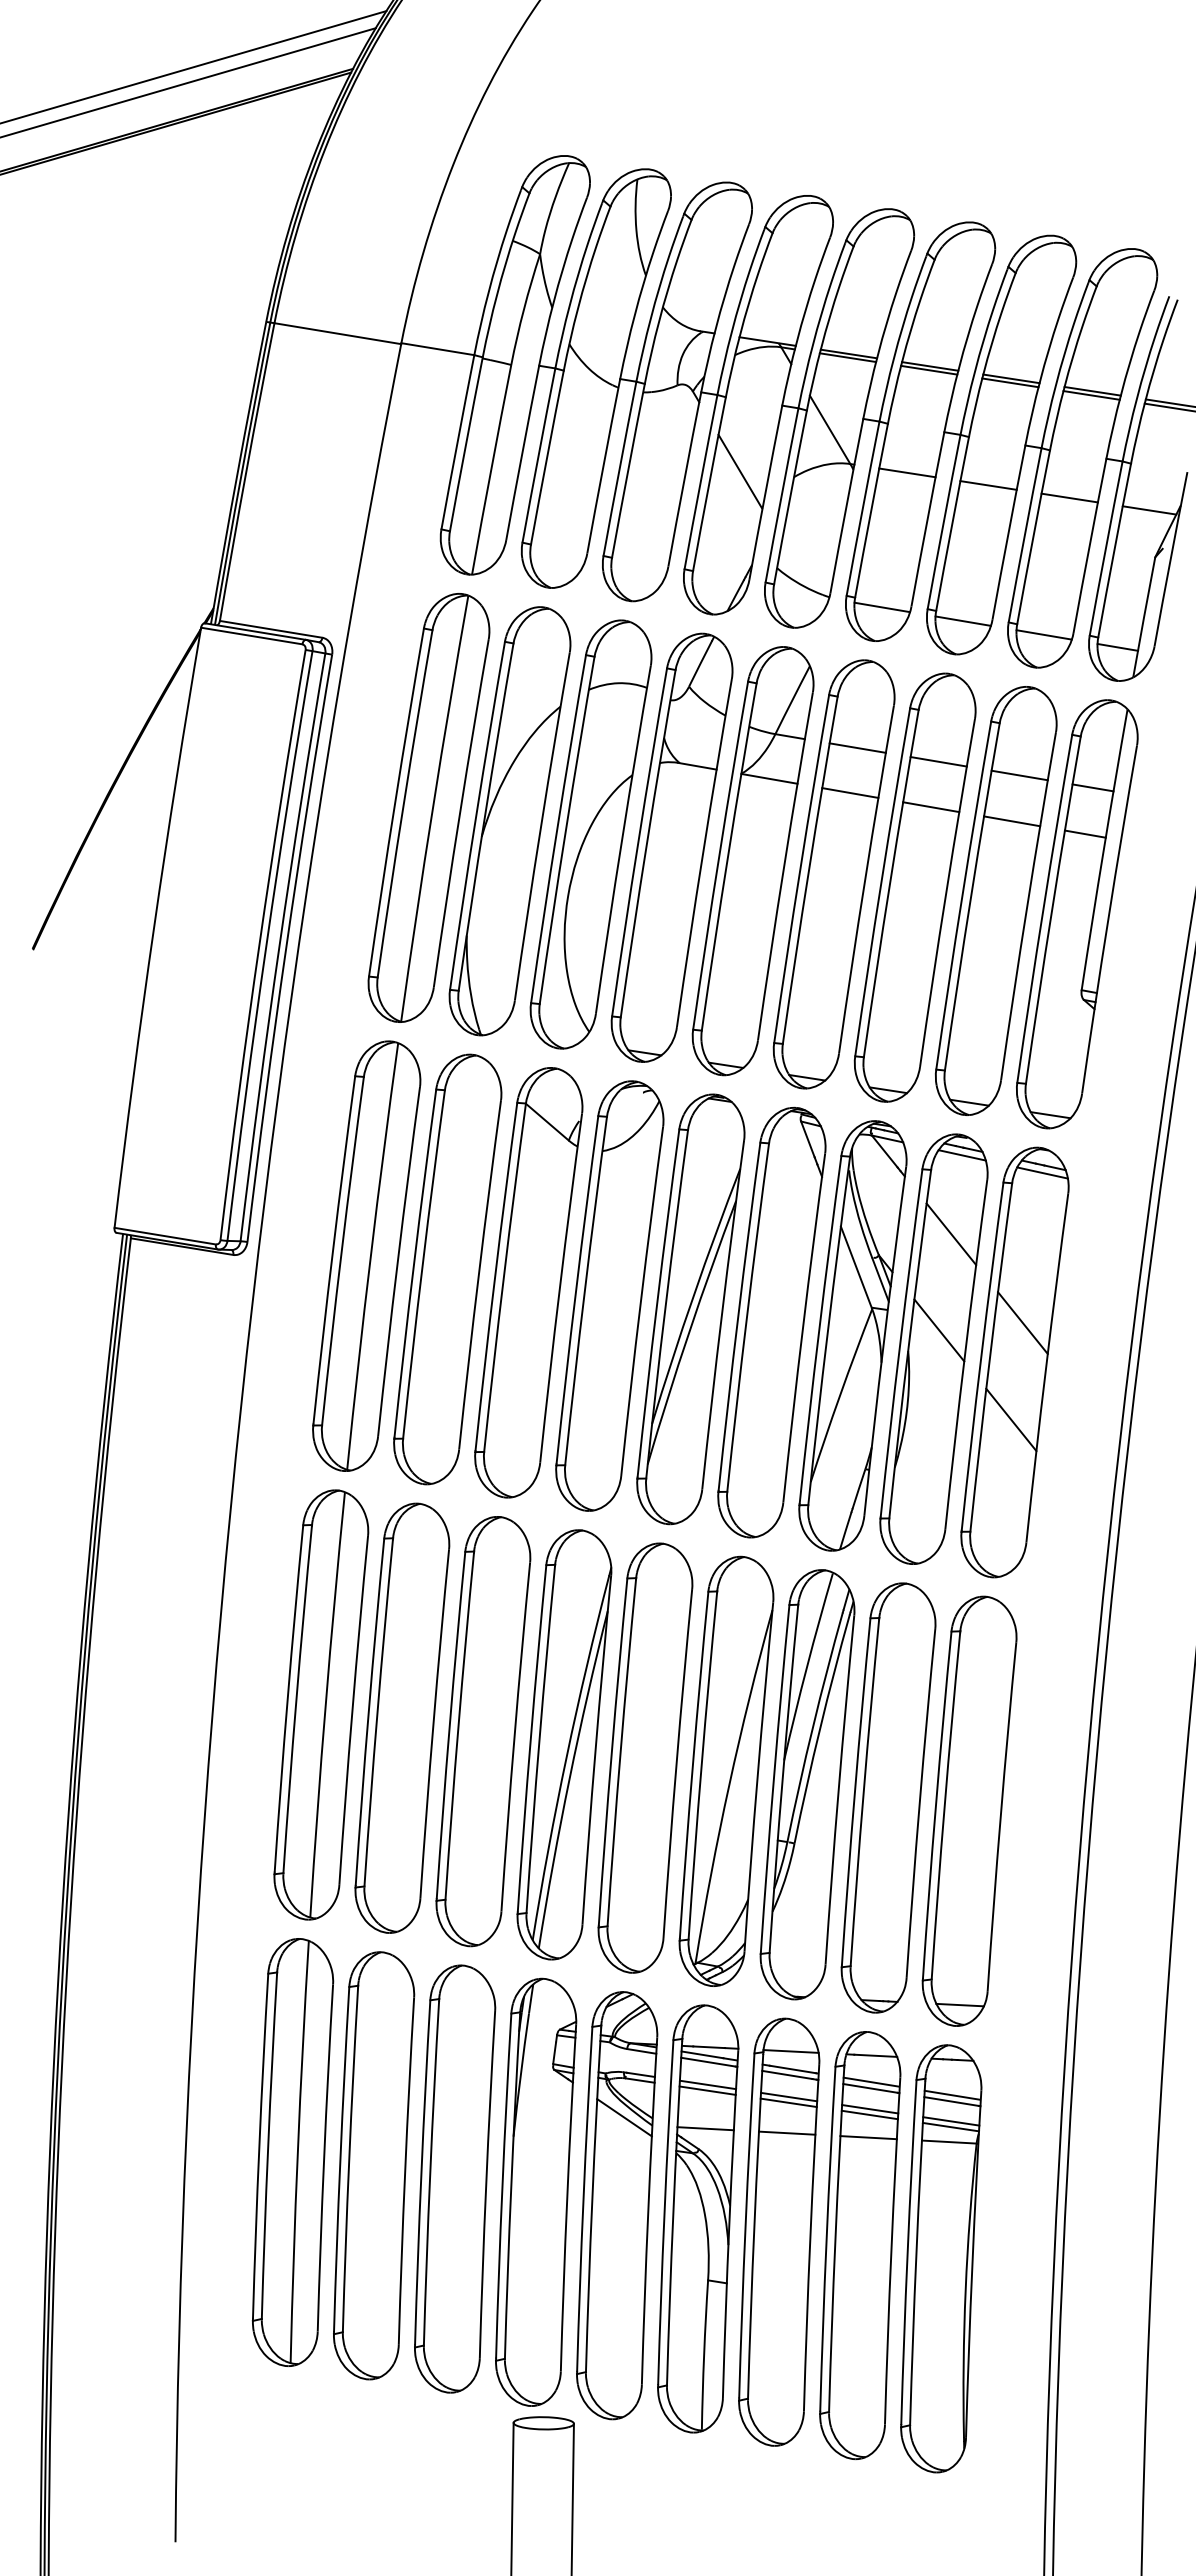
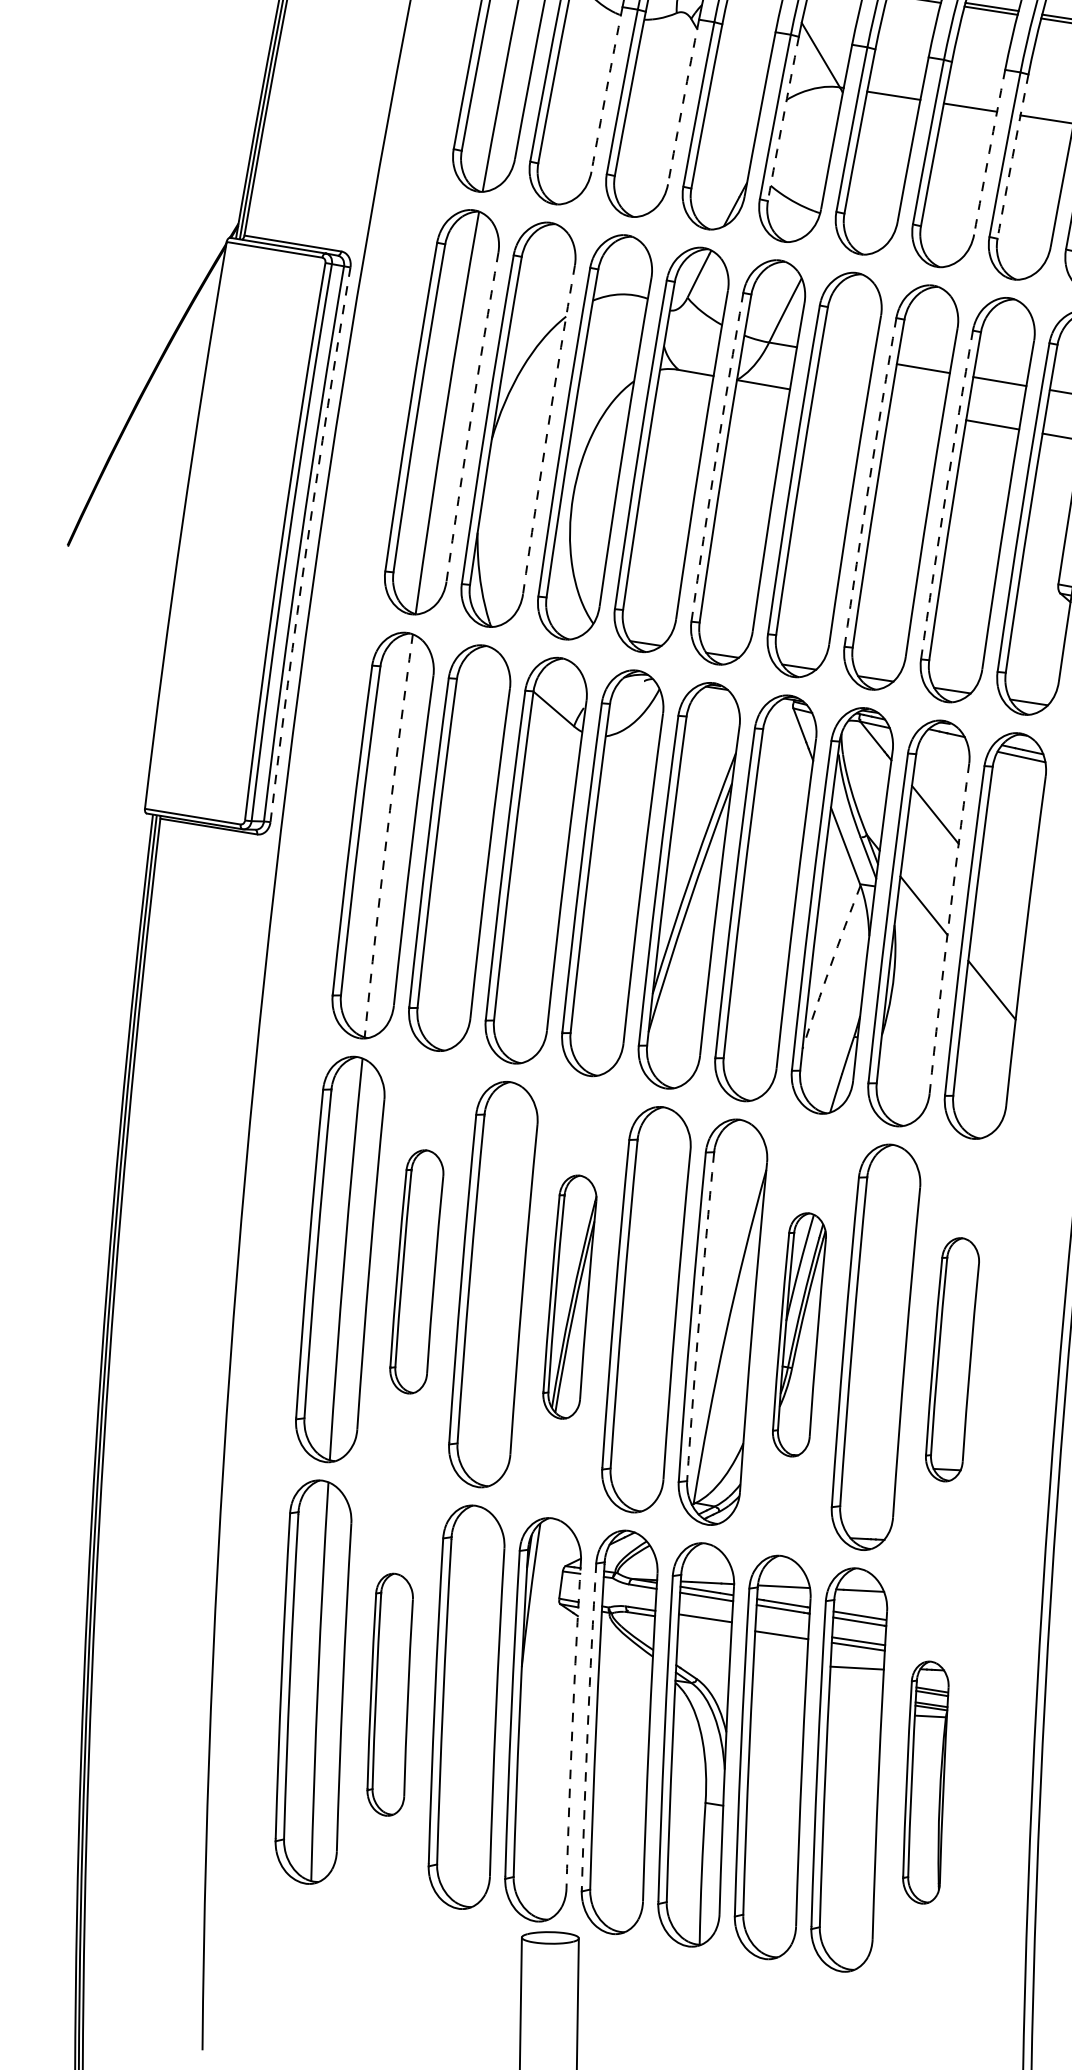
arc: (603, 466) -> (606, 89), solid -> dashed
line: (740, 471) -> (736, 94), removed
arc: (684, 479) -> (683, 102), solid -> dashed
arc: (790, 497) -> (783, 119), solid -> dashed
arc: (1008, 532) -> (989, 152), solid -> dashed
arc: (1033, 537) -> (1012, 156), solid -> dashed
line: (882, 607) -> (870, 222), removed
line: (962, 620) -> (945, 235), removed
line: (1043, 634) -> (1022, 248), removed
line: (857, 747) -> (846, 355), removed
line: (850, 792) -> (840, 397), removed
line: (931, 807) -> (916, 411), removed
arc: (460, 813) -> (471, 417), solid -> dashed
arc: (541, 826) -> (548, 429), solid -> dashed
arc: (719, 855) -> (716, 457), solid -> dashed
arc: (881, 882) -> (869, 482), solid -> dashed
arc: (962, 895) -> (945, 494), solid -> dashed
arc: (286, 947) -> (307, 544), solid -> dashed
line: (961, 1155) -> (944, 740), removed
arc: (370, 1256) -> (386, 835), solid -> dashed
line: (1022, 1322) -> (1002, 898), removed
arc: (965, 1354) -> (948, 928), solid -> dashed
arc: (840, 1395) -> (830, 967), solid -> dashed
part: (402, 1717) -> (416, 1271), size x0.6
part: (564, 1744) -> (569, 1296), size x0.6
arc: (701, 1765) -> (699, 1316), solid -> dashed
part: (807, 1784) -> (799, 1334), size x0.6
part: (969, 1810) -> (952, 1359), size x0.6
line: (707, 2090) -> (704, 1623), removed
line: (789, 2096) -> (782, 1629), removed
line: (624, 2117) -> (626, 1649), removed
line: (705, 2128) -> (703, 1659), removed
line: (786, 2132) -> (779, 1663), removed
part: (374, 2165) -> (390, 1694), size x0.6
arc: (567, 2197) -> (572, 1724), solid -> dashed
arc: (583, 2199) -> (587, 1726), solid -> dashed
part: (941, 2258) -> (926, 1782), size x0.6

